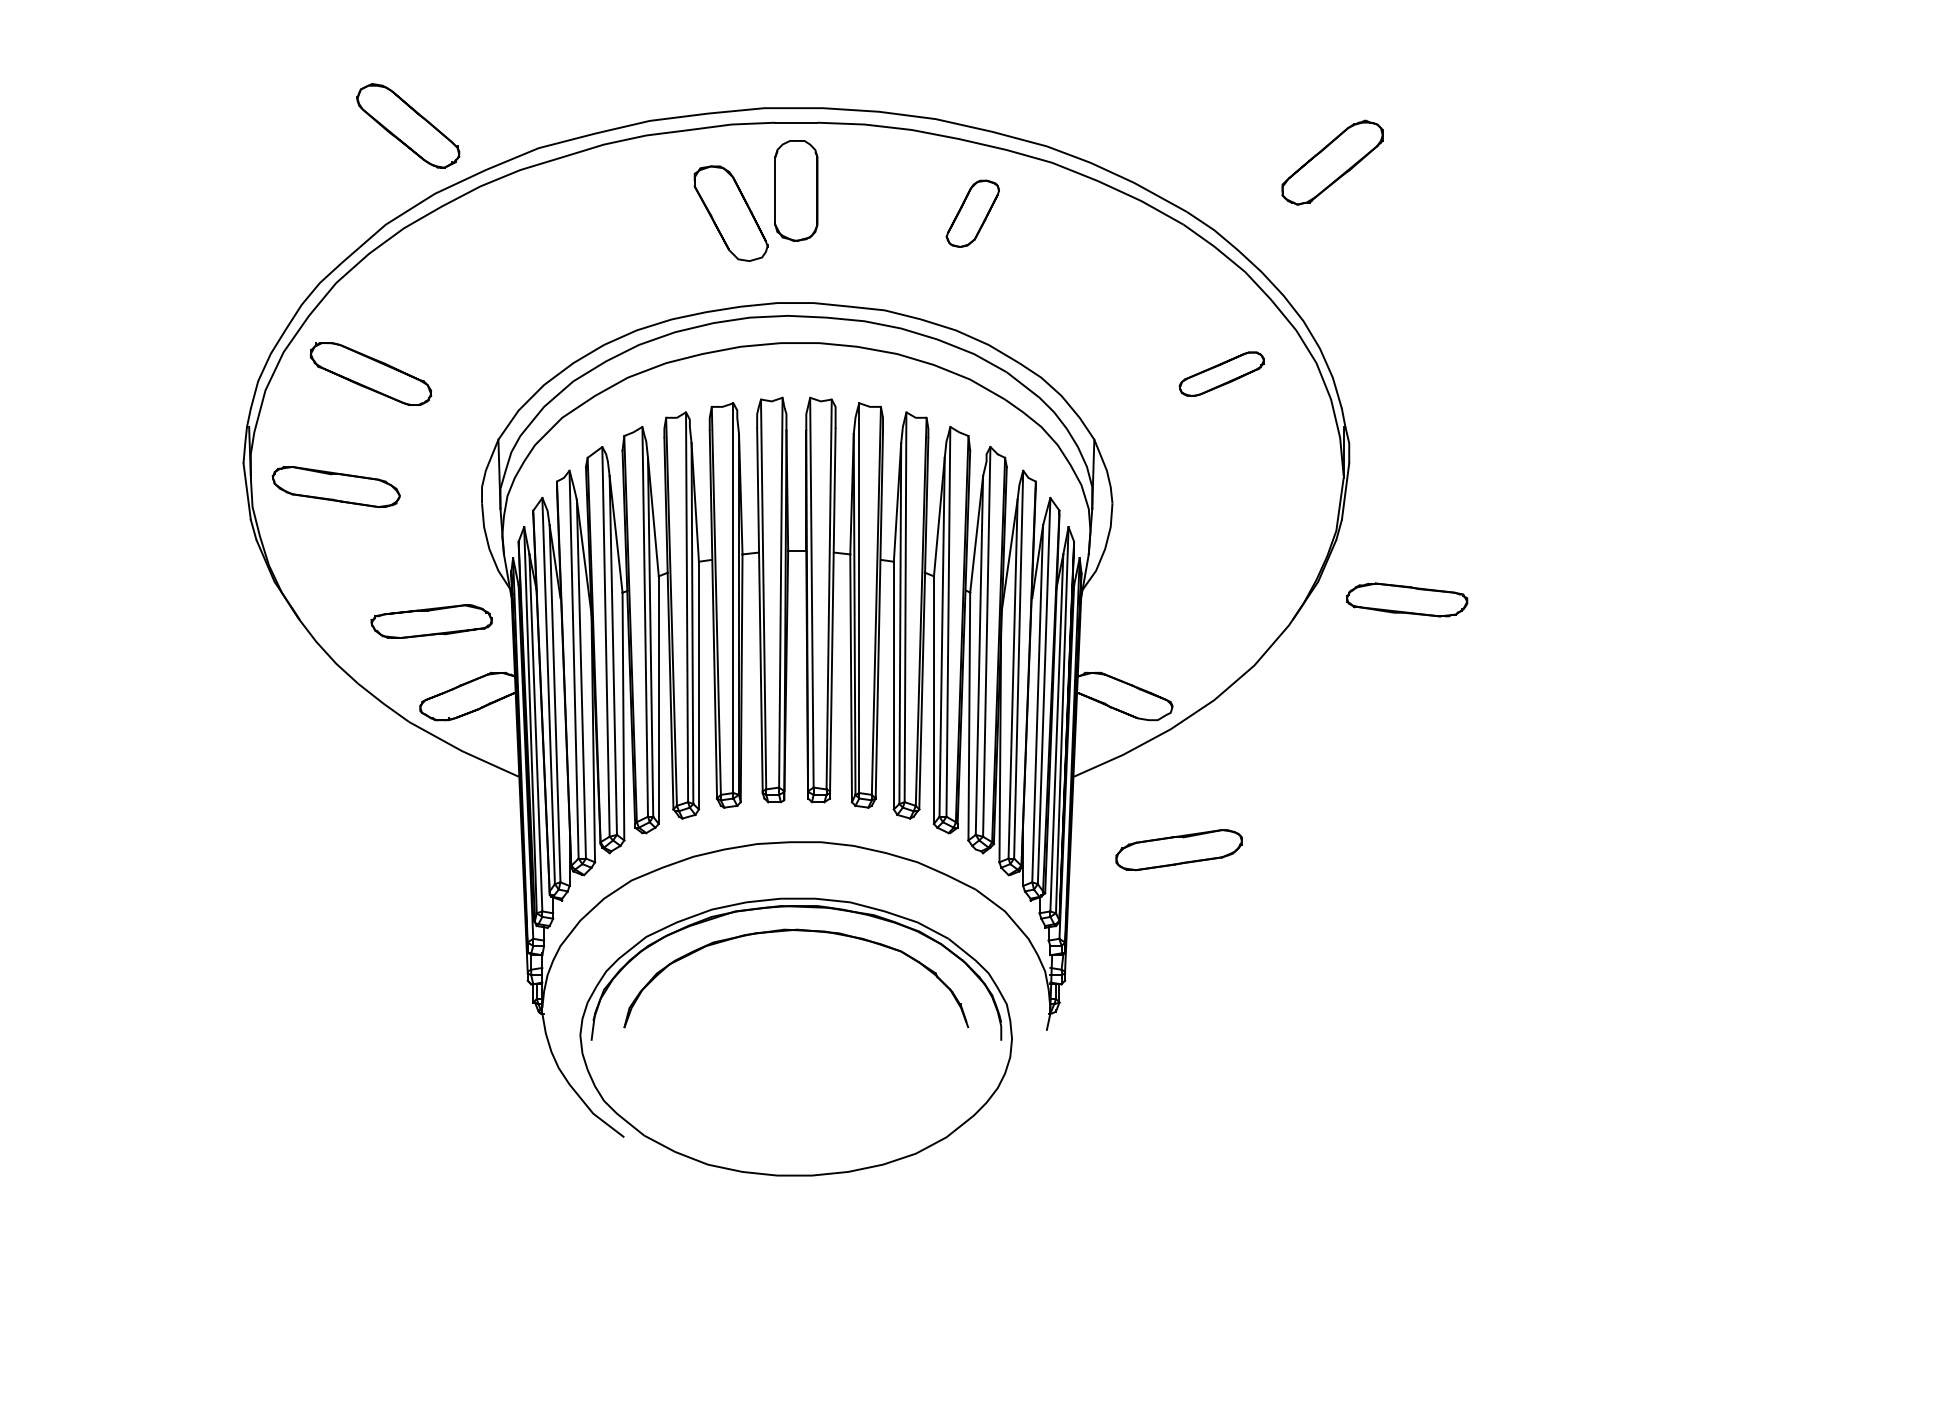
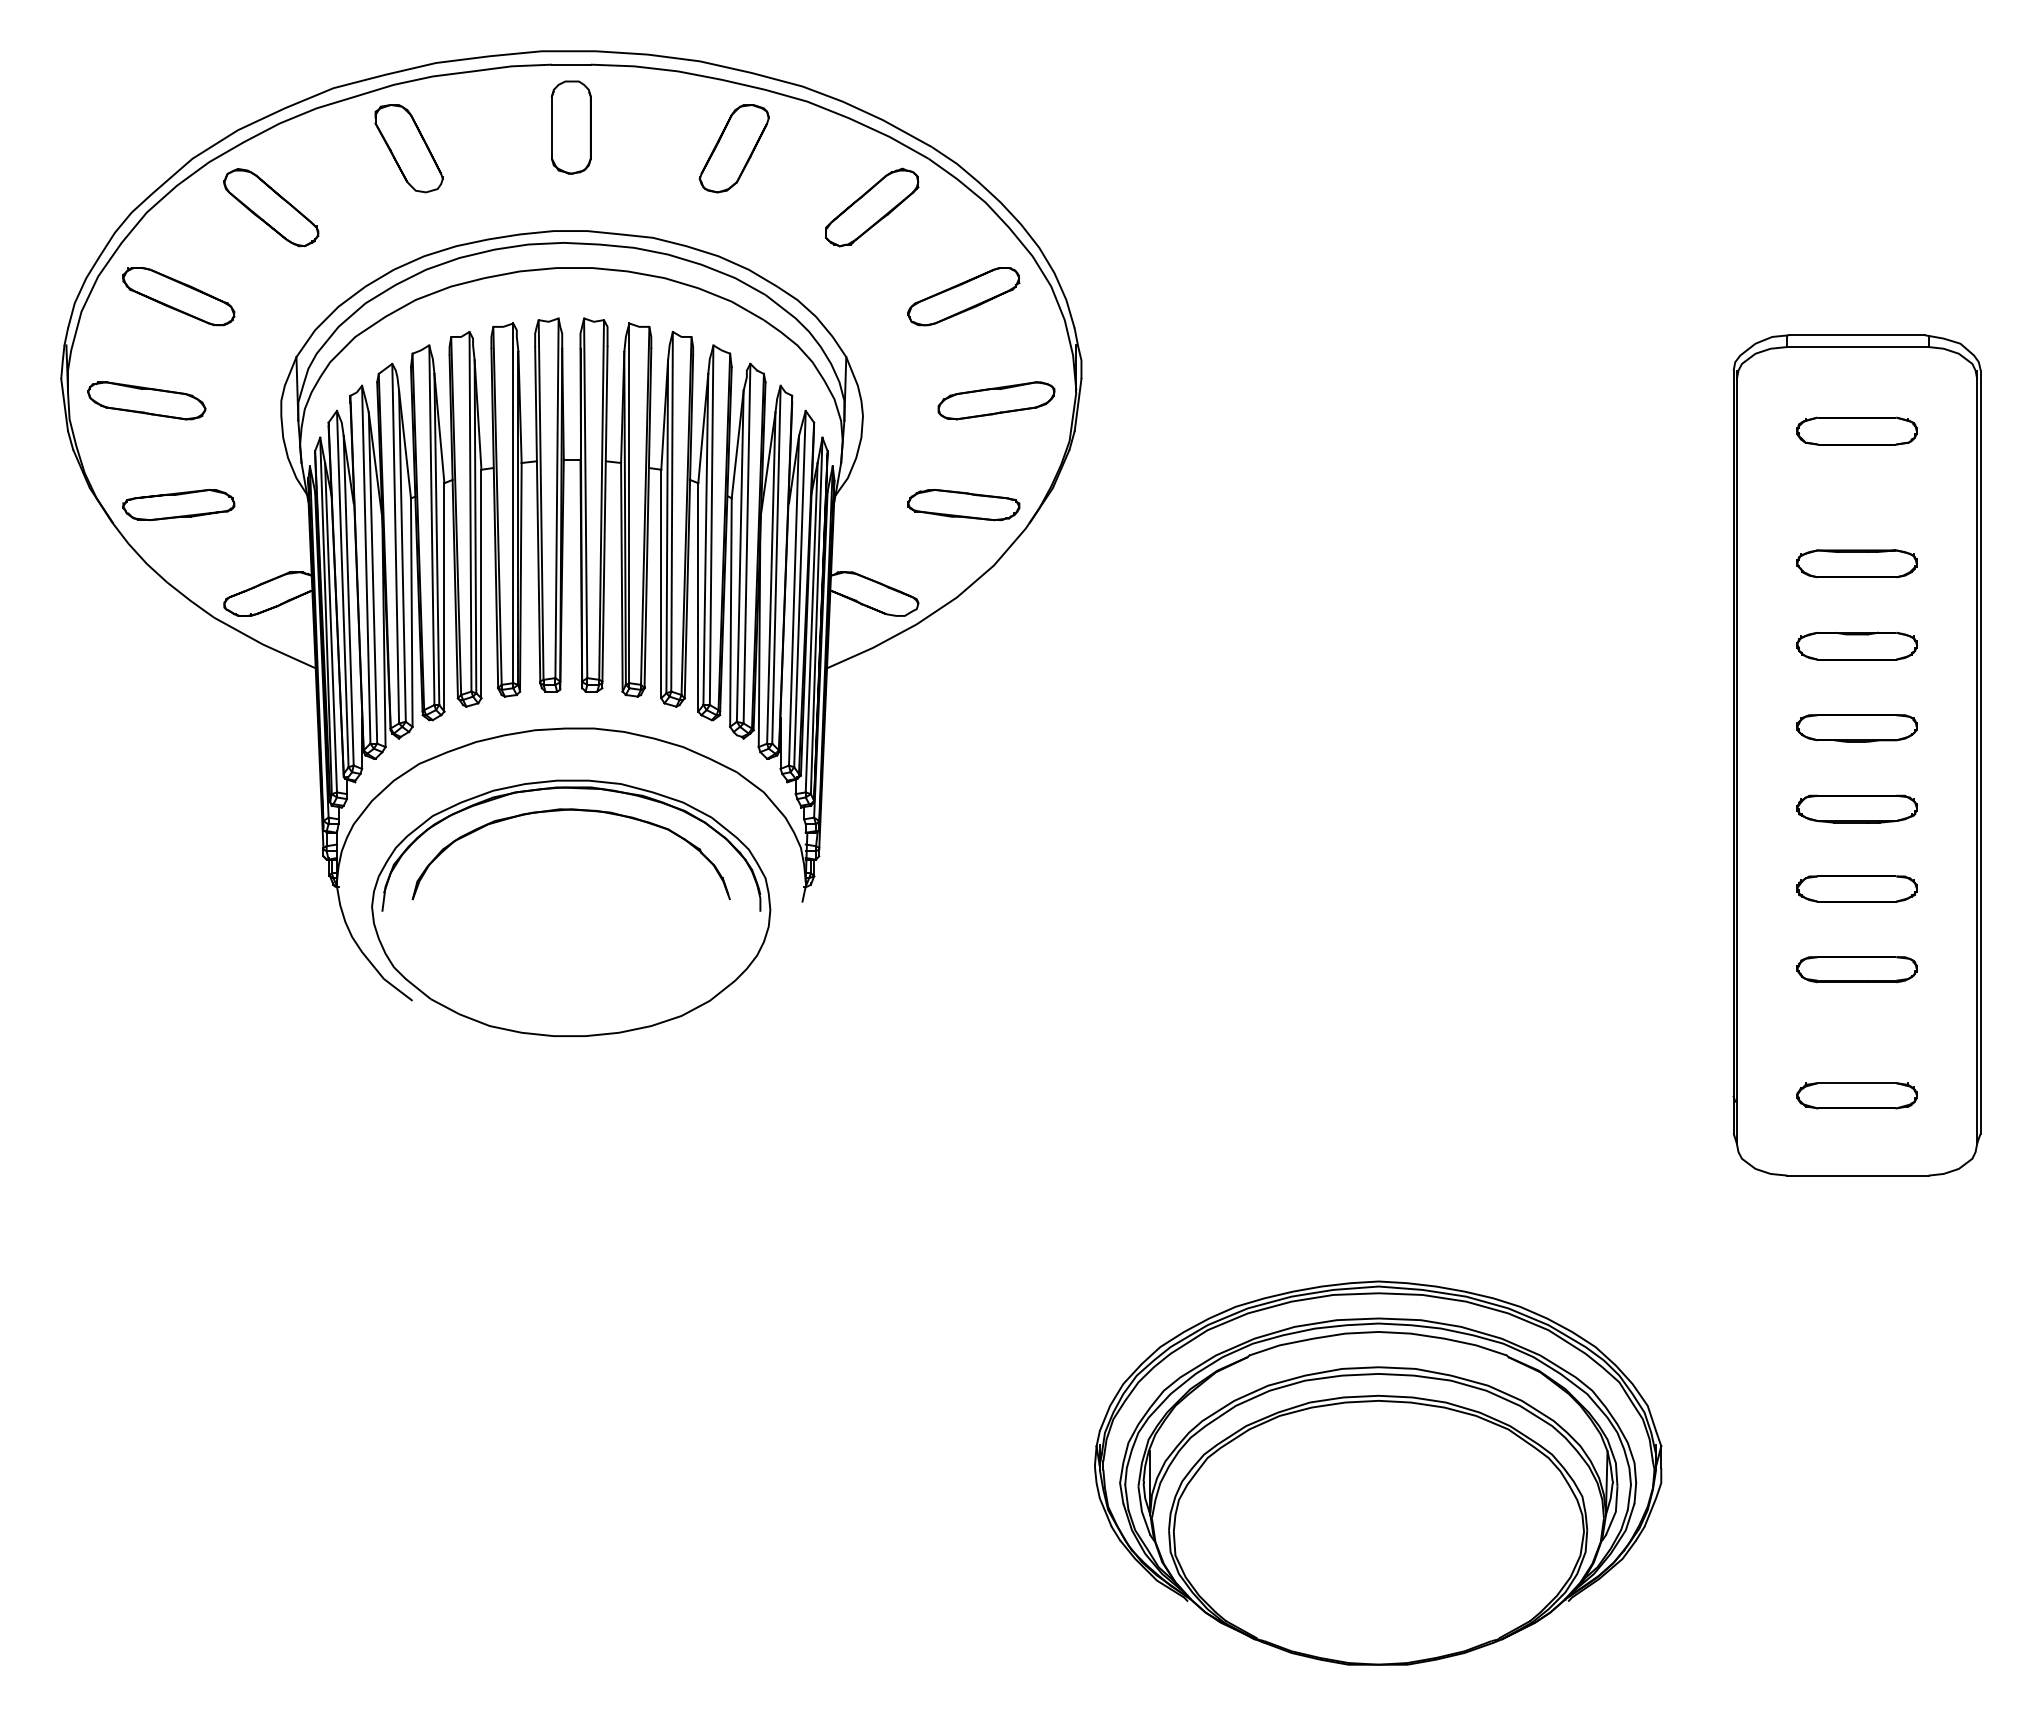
part: (408, 125) -> (271, 207), moved
part: (1333, 162) -> (872, 207), moved
part: (730, 213) -> (408, 148), moved
part: (972, 213) -> (733, 148), size x1.43
part: (1221, 373) -> (963, 296), size x1.43
part: (1406, 599) -> (963, 504), moved
part: (431, 622) -> (178, 505), moved
part: (1179, 849) -> (996, 400), moved

